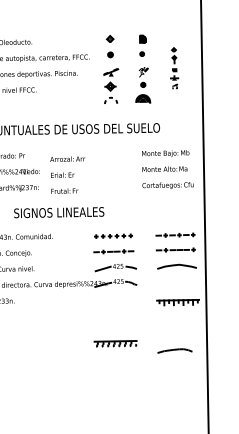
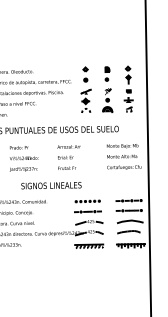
part: (174, 67) -> (128, 88), size x1.67
text: (66, 175) -> (68, 157), moved
part: (116, 342) -> (89, 245), moved
curve: (174, 351) -> (128, 232), moved

